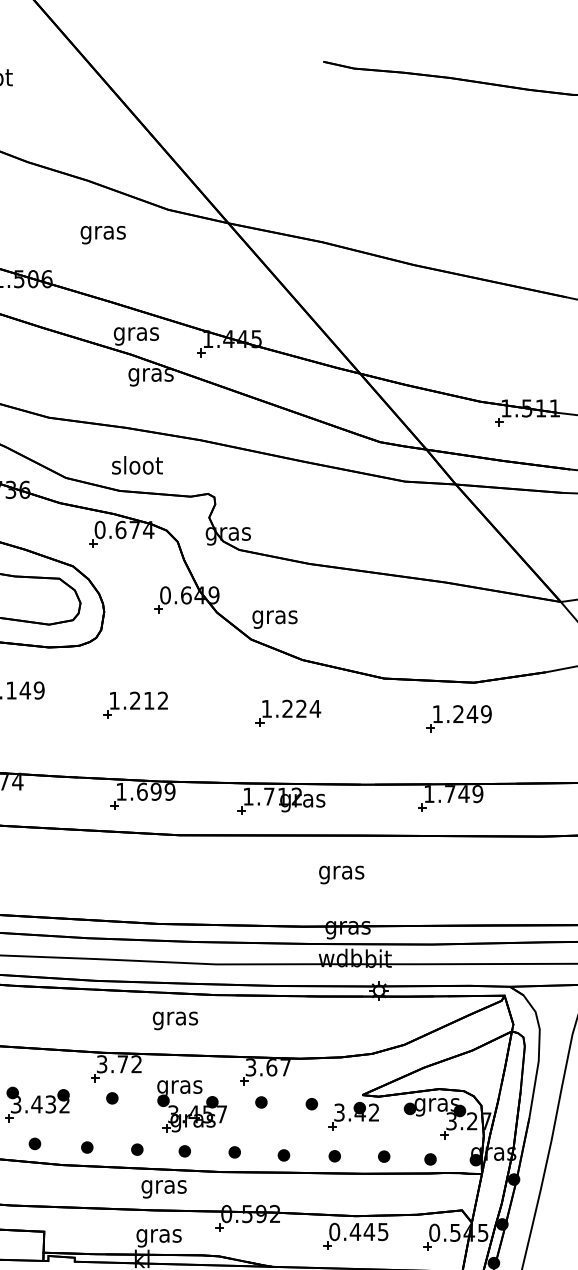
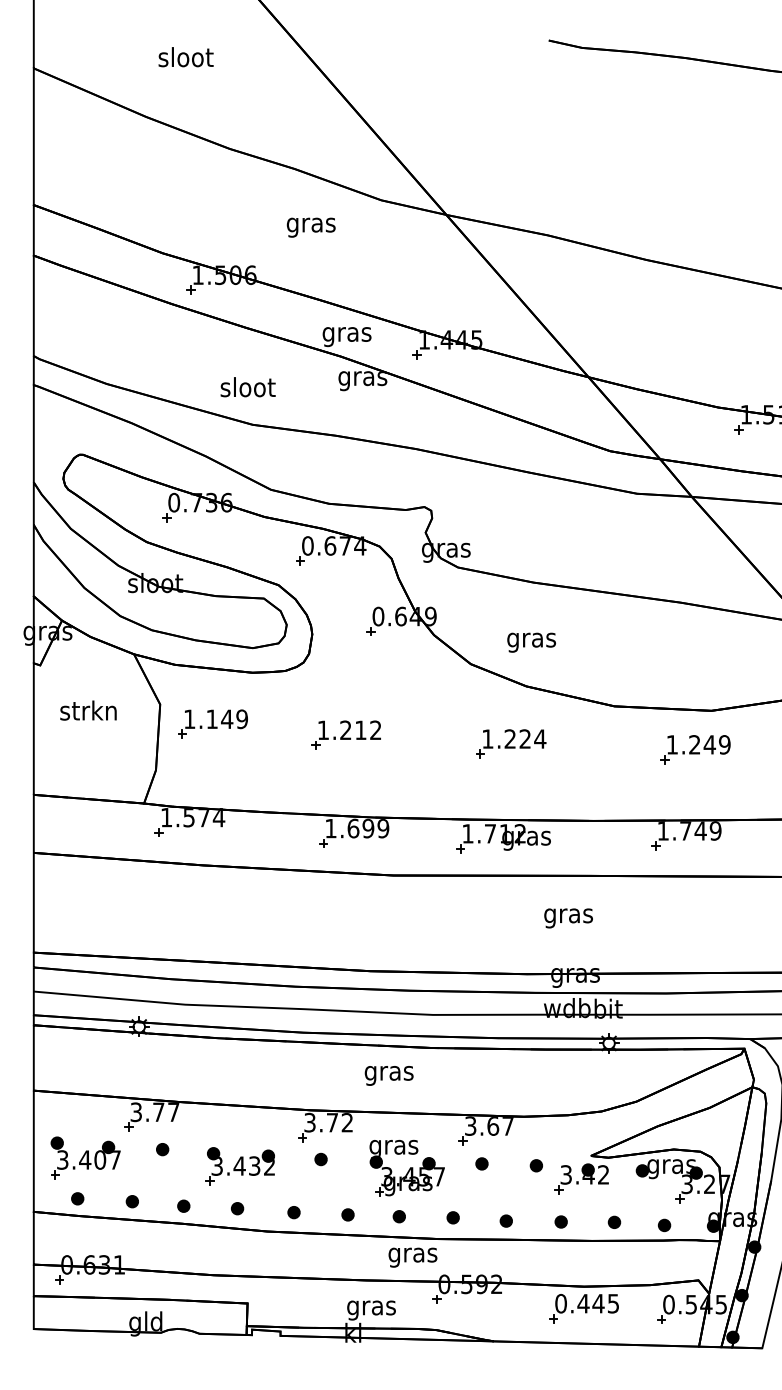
text: (136, 465) -> (247, 387), moved
text: (274, 619) -> (531, 642), moved
text: (163, 1189) -> (412, 1257), moved

